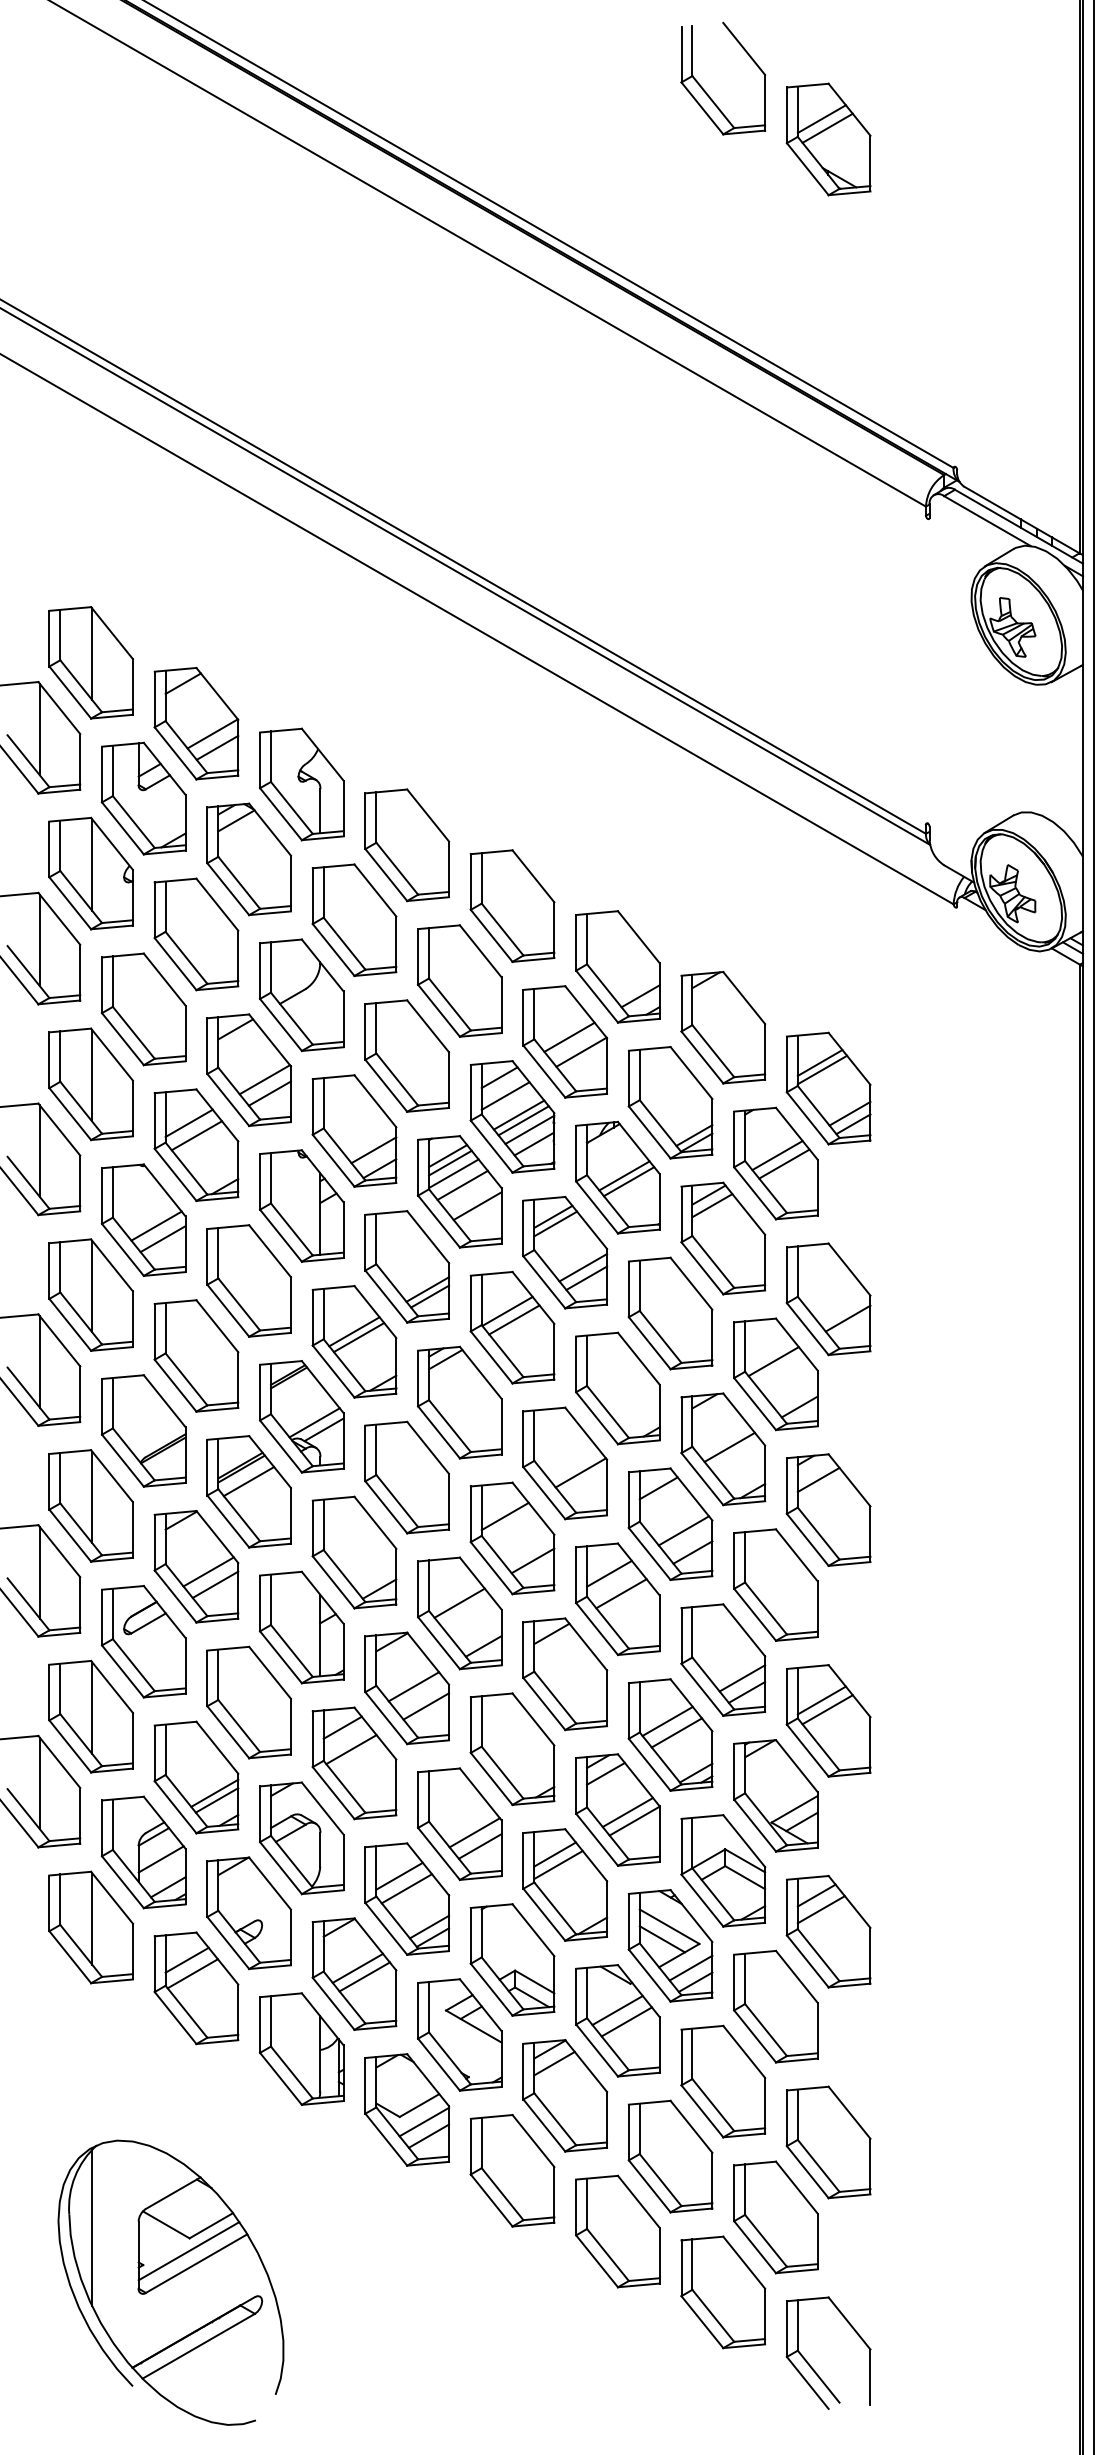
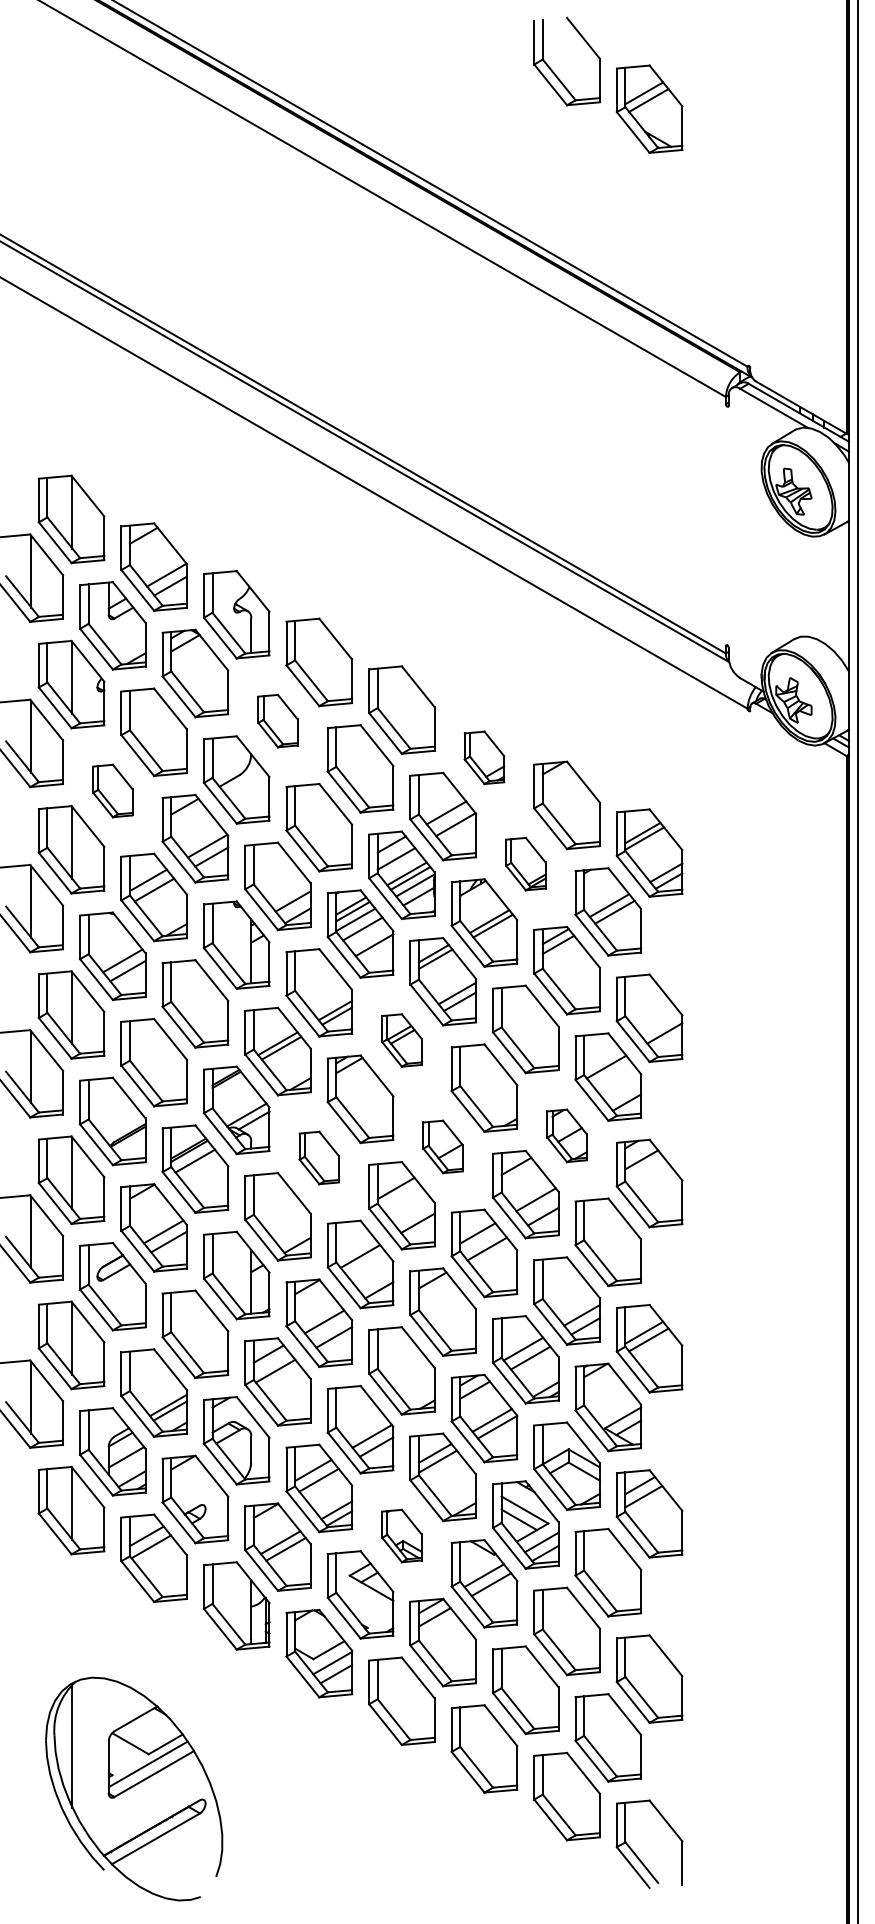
part: (353, 919) -> (277, 720), size x0.6
part: (617, 966) -> (484, 757), size x0.6
part: (143, 1008) -> (112, 790), size x0.6
part: (670, 1101) -> (525, 863), size x0.6
part: (512, 1327) -> (401, 1040), size x0.6
part: (722, 1448) -> (566, 1135), size x0.6
part: (564, 1462) -> (442, 1146), size x0.6
part: (407, 1476) -> (319, 1157), size x0.6
part: (512, 1959) -> (401, 1535), size x0.6

